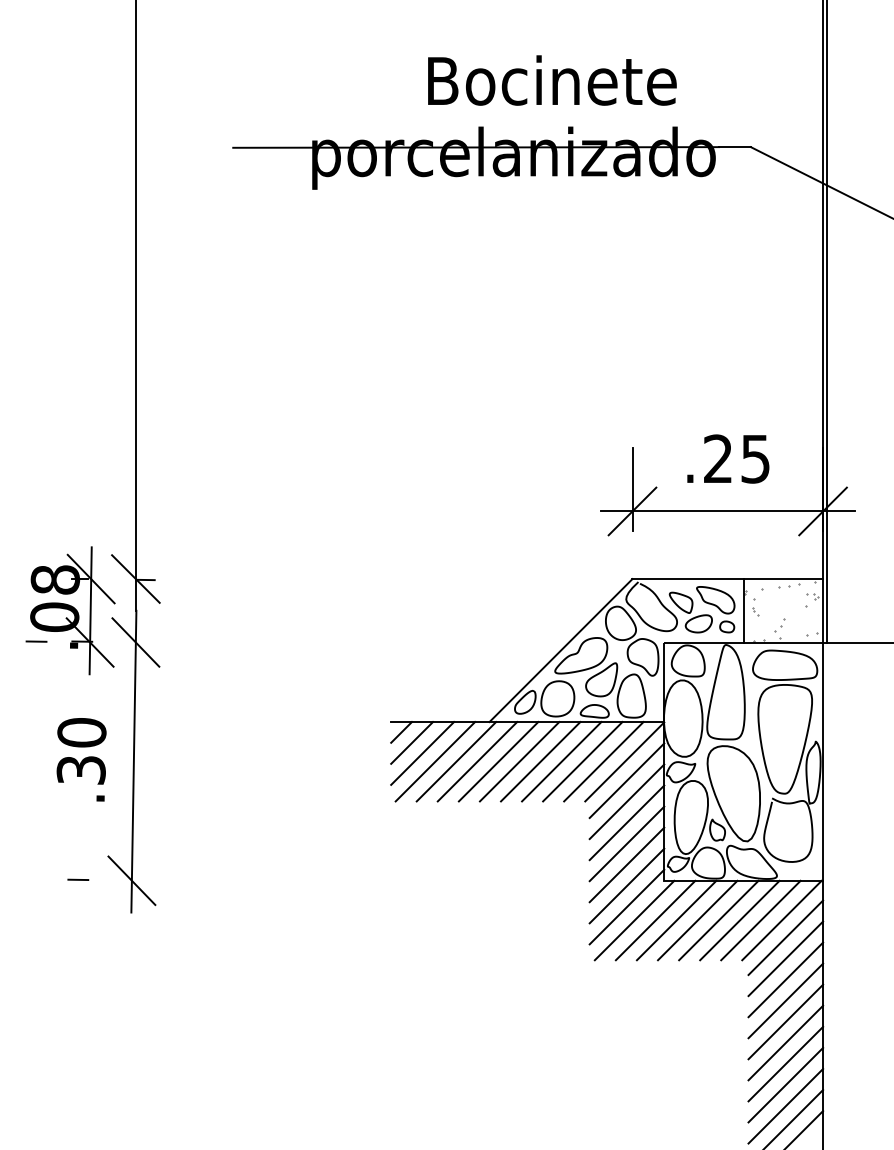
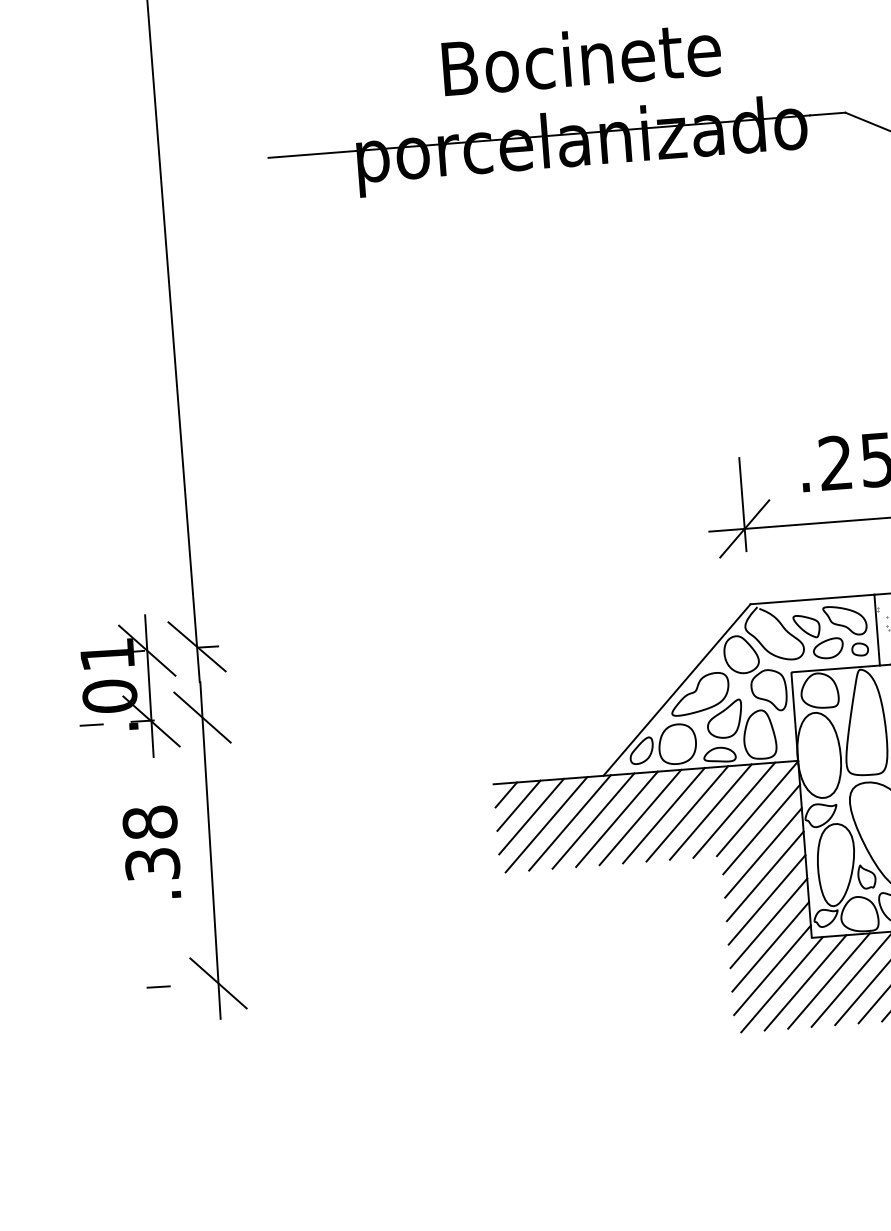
text: (552, 80) -> (581, 58), moved
text: (55, 579) -> (107, 654), .08 -> .01
text: (81, 732) -> (149, 822), .30 -> .38

